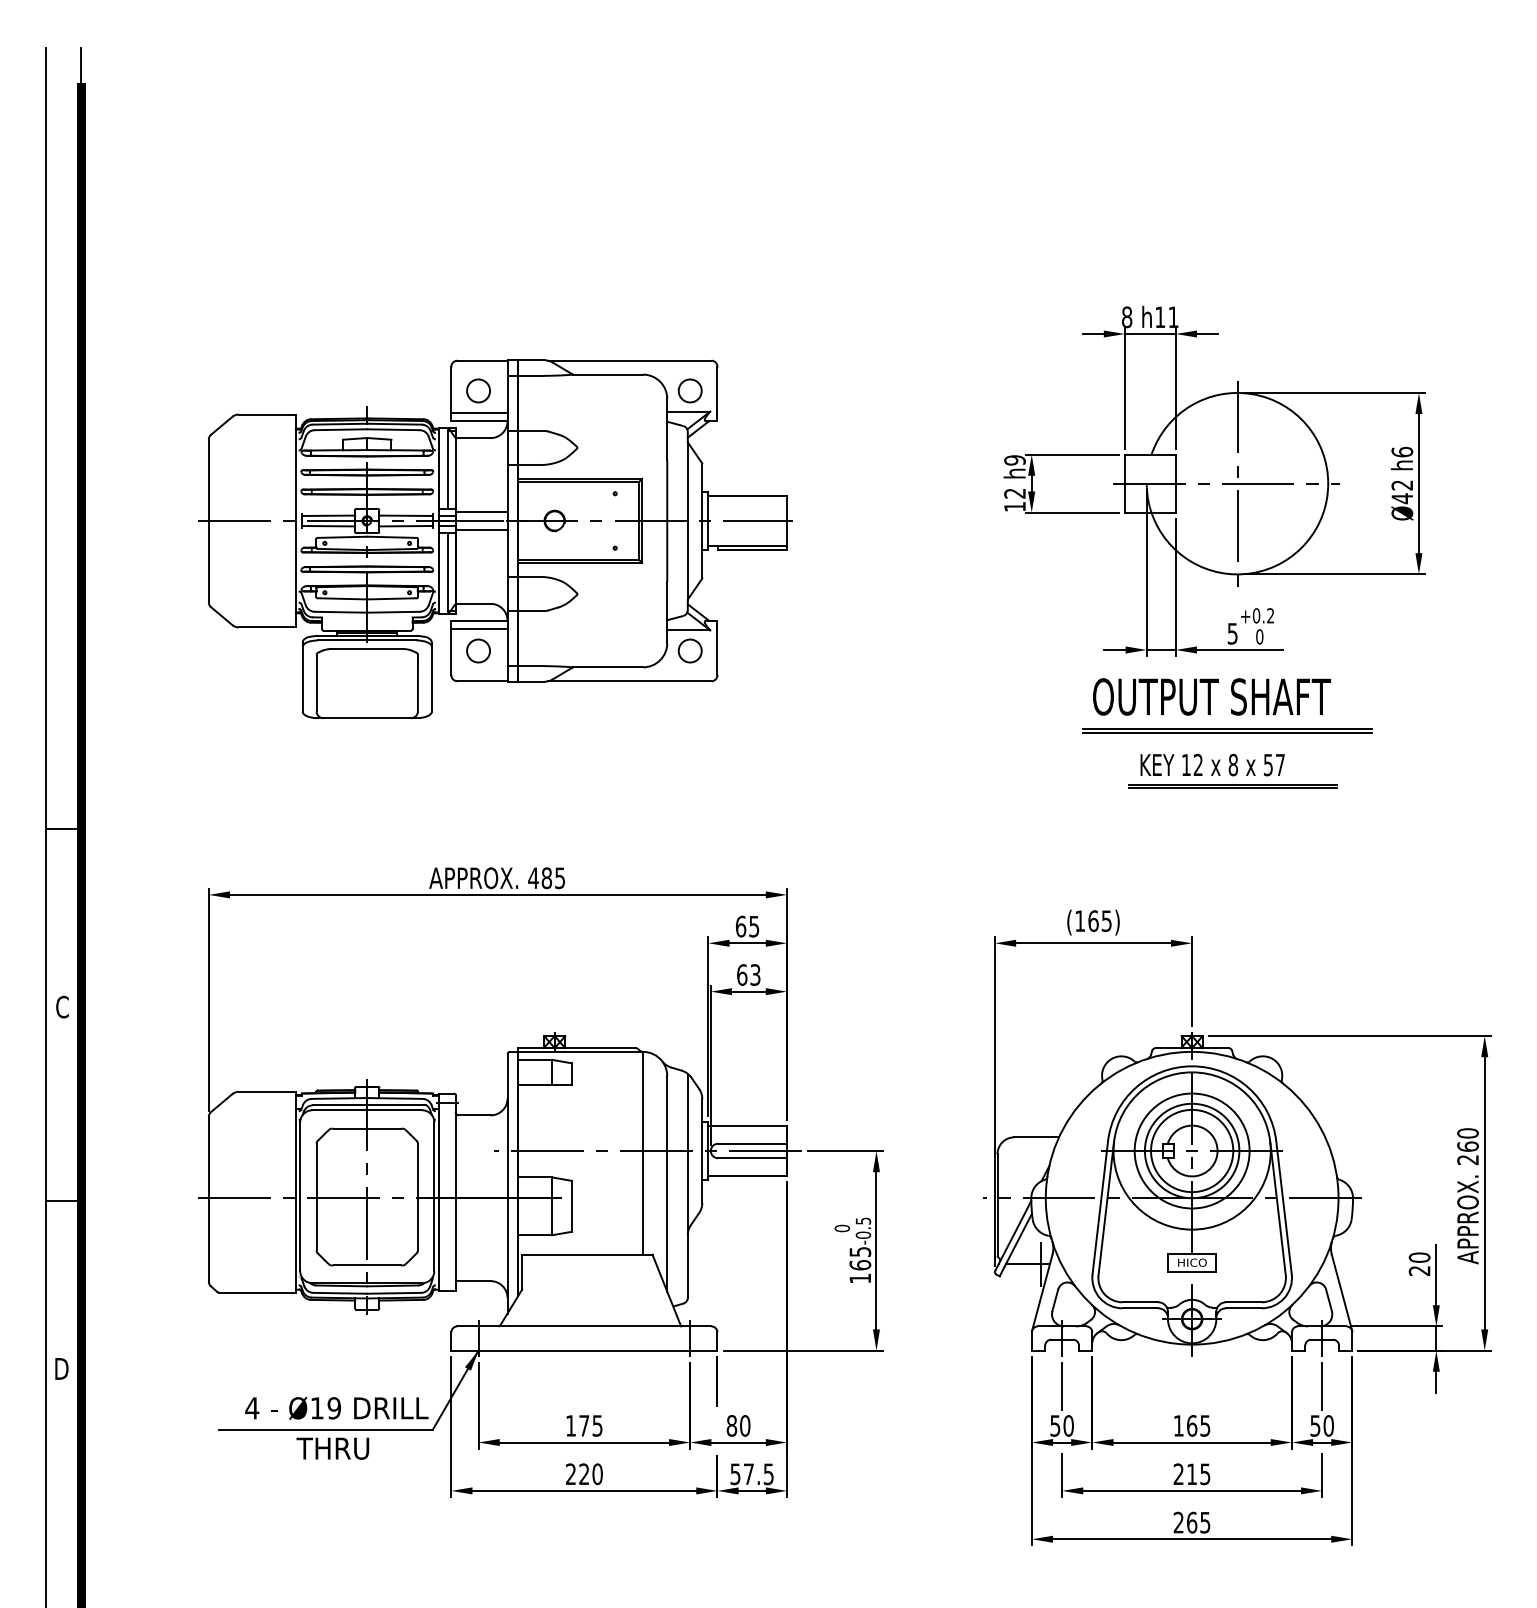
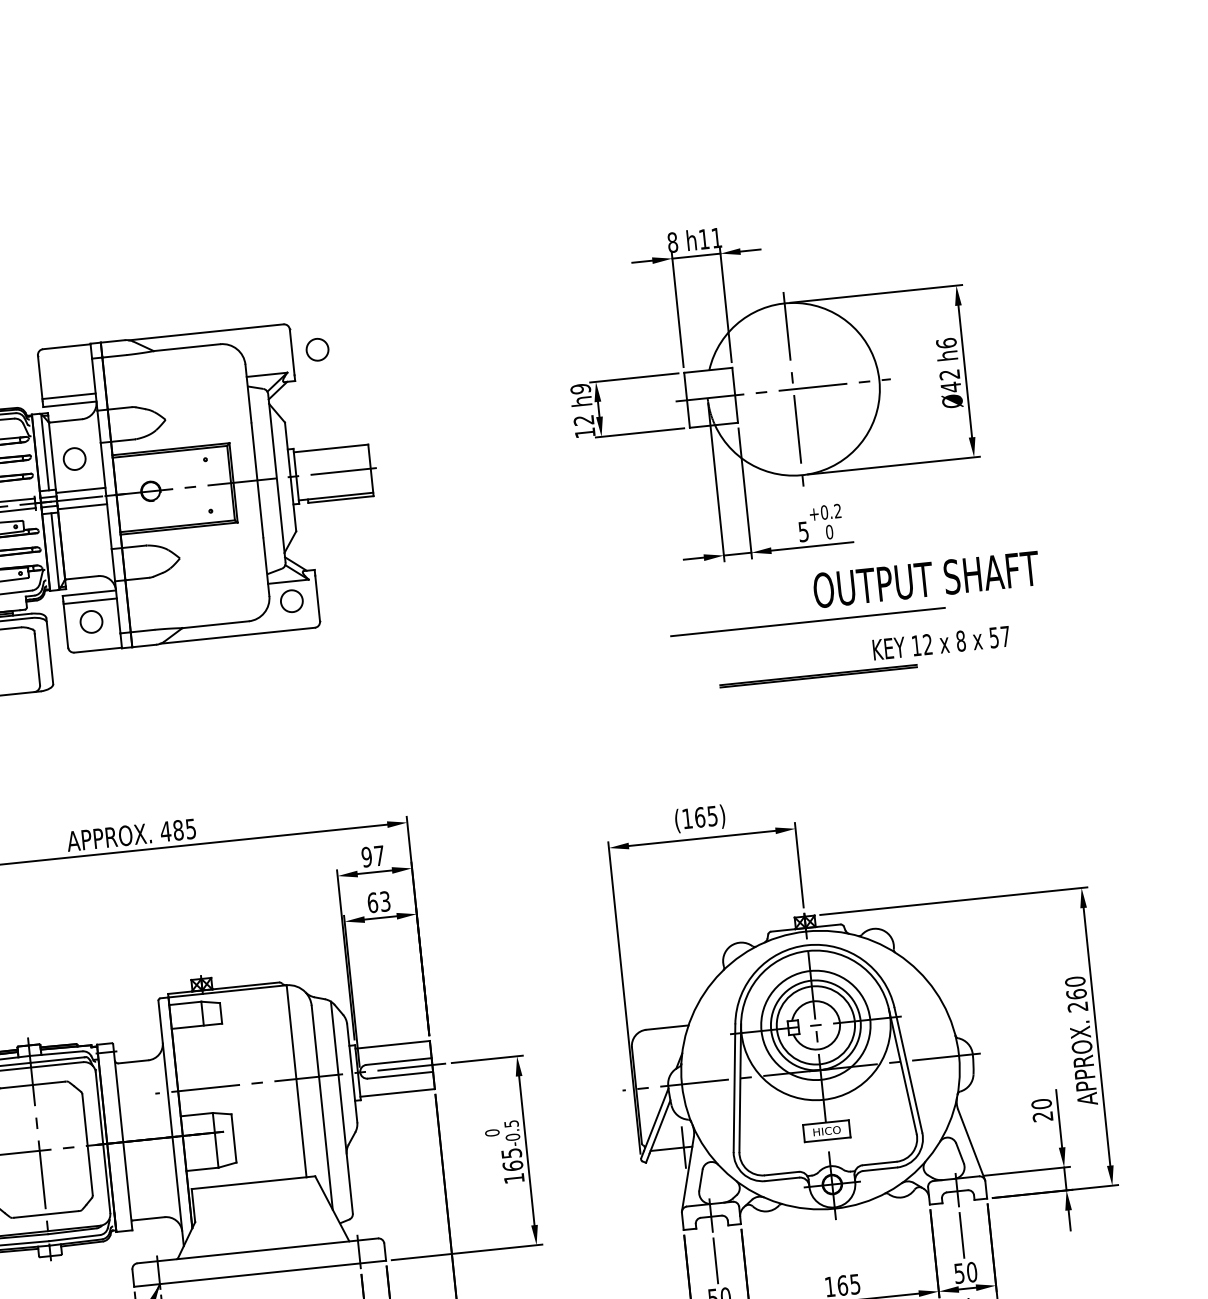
circle: (478, 390) -> (74, 458), moved
circle: (689, 390) -> (316, 349), moved
text: (1211, 696) -> (926, 579), moved
line: (1227, 733) -> (808, 626), removed
text: (1212, 764) -> (941, 642), moved
text: (747, 926) -> (373, 856), 65 -> 97

